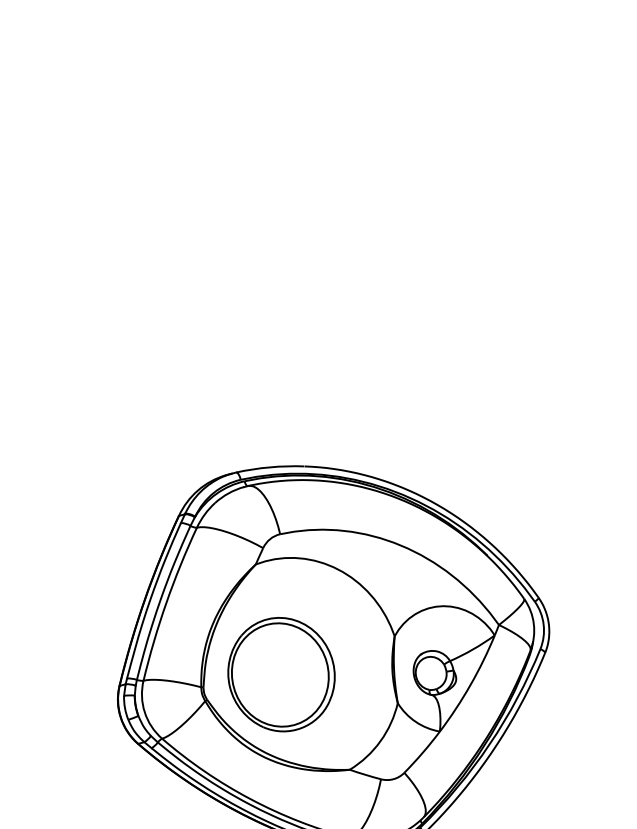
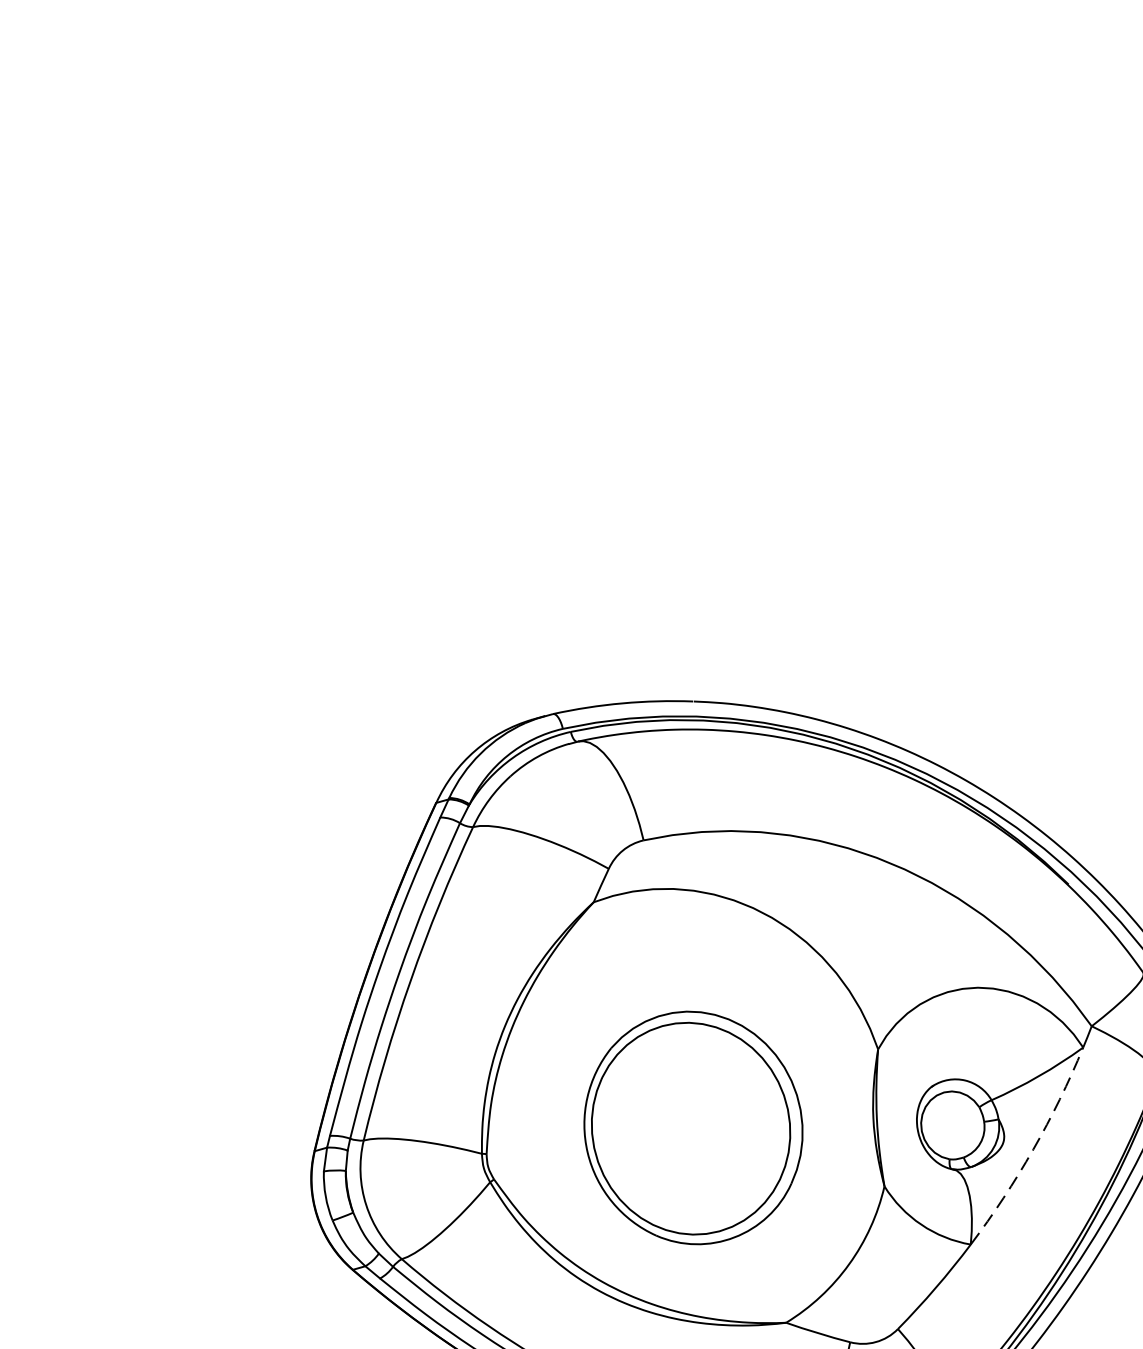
part: (281, 674) -> (693, 1127), moved
arc: (470, 685) -> (1033, 1150), solid -> dashed

